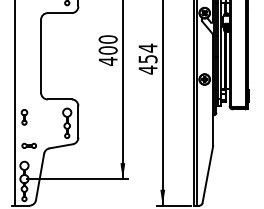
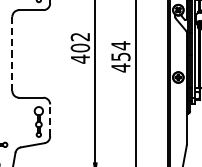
text: (107, 39) -> (79, 36), 400 -> 402
line: (41, 56) -> (12, 54), solid -> dashed
line: (78, 121) -> (50, 120), solid -> dashed

